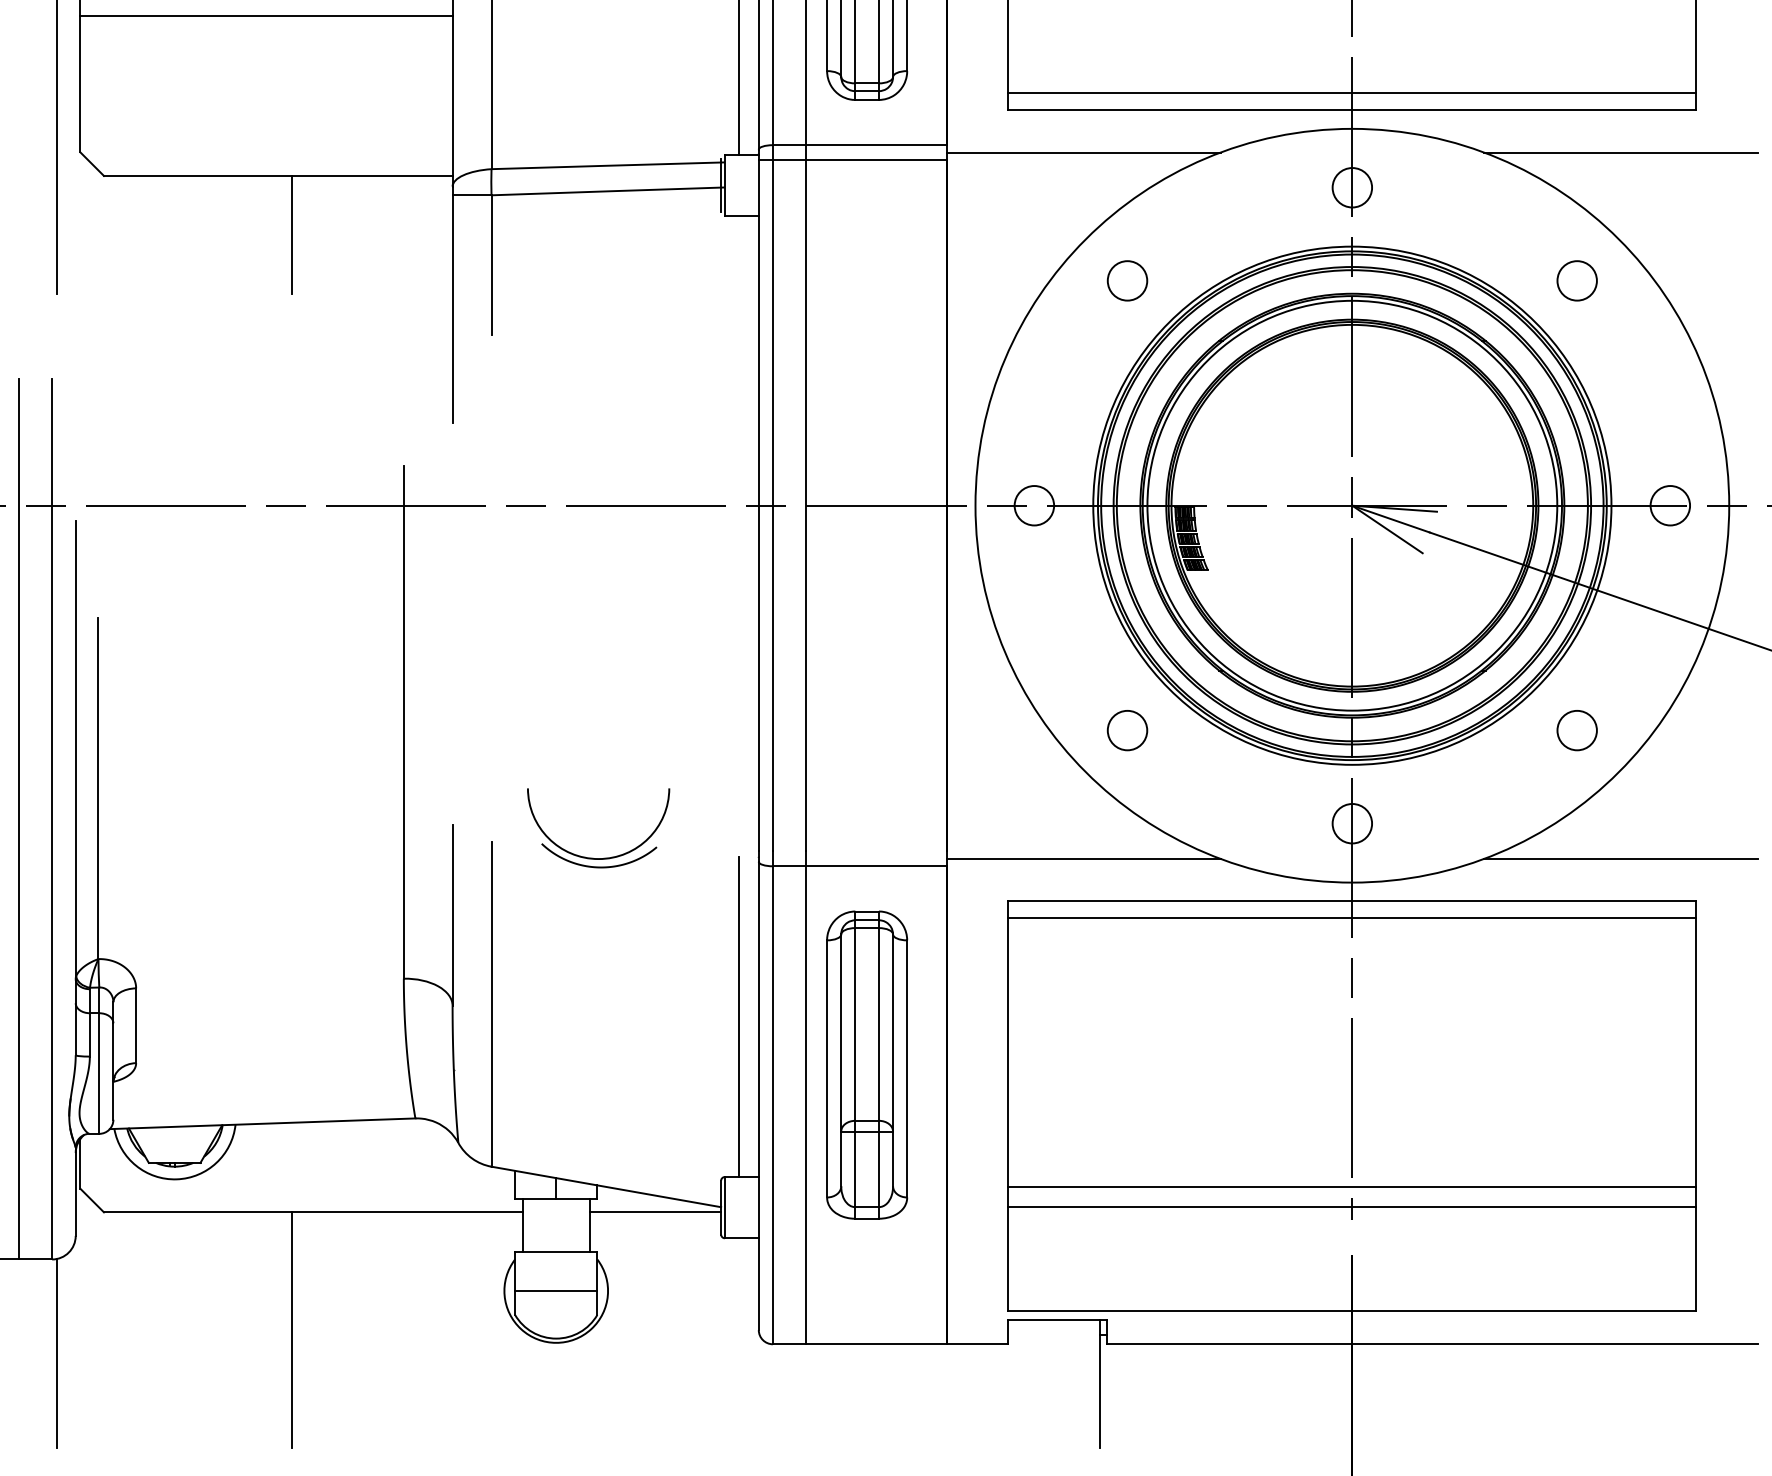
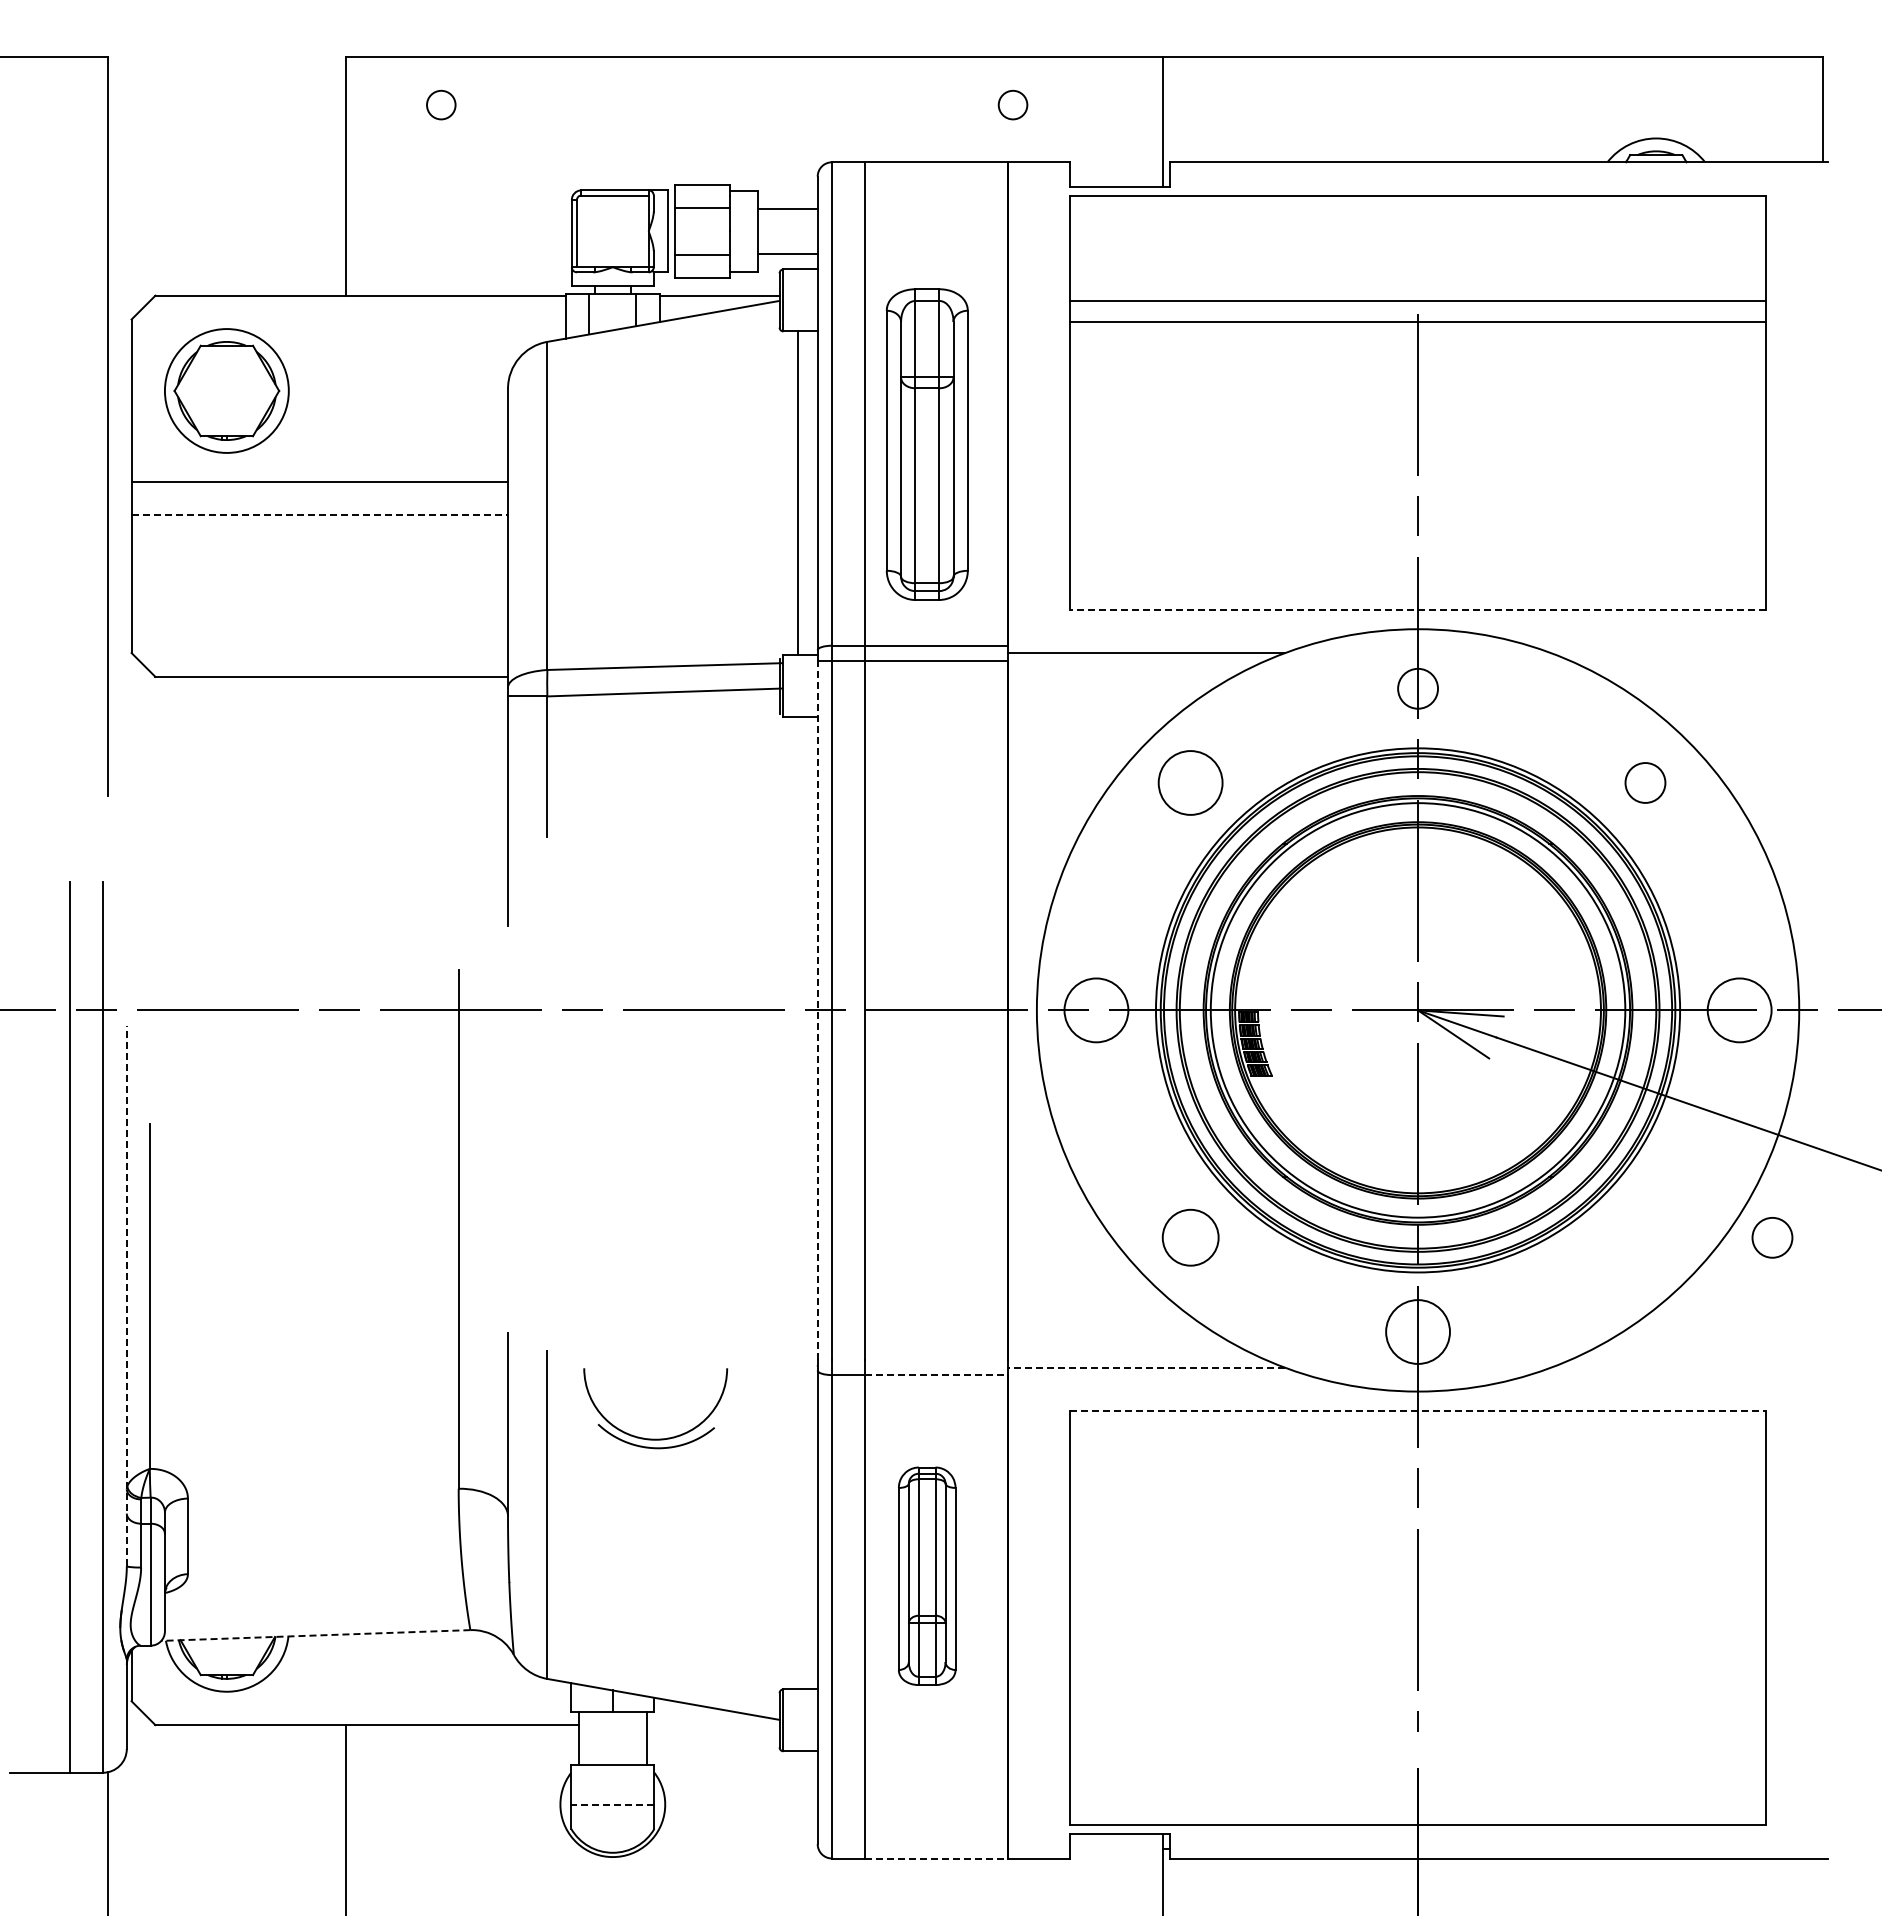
line: (267, 15) -> (320, 514), solid -> dashed
line: (1351, 93) -> (1417, 593), removed
line: (1352, 110) -> (1418, 610), solid -> dashed
line: (1619, 152) -> (1688, 653), removed
line: (292, 234) -> (346, 736), removed
circle: (1127, 280) -> (1190, 782), size x1.6
line: (758, 505) -> (817, 1010), solid -> dashed
circle: (1034, 505) -> (1096, 1010), size x1.6
circle: (1670, 505) -> (1739, 1010), size x1.6
circle: (1127, 730) -> (1190, 1237), size x1.4
circle: (1577, 730) -> (1772, 1237), moved
line: (75, 788) -> (126, 1296), solid -> dashed
circle: (1352, 823) -> (1418, 1331), size x1.6
part: (598, 857) -> (655, 1438), moved
line: (1083, 858) -> (1146, 1367), solid -> dashed
line: (1619, 858) -> (1688, 1367), removed
line: (877, 866) -> (937, 1375), solid -> dashed
line: (1352, 901) -> (1418, 1410), solid -> dashed
line: (1351, 918) -> (1417, 1427), removed
line: (739, 1016) -> (798, 1527), removed
part: (866, 1065) -> (926, 1576), size x0.7
line: (262, 1123) -> (315, 1635), solid -> dashed
line: (1351, 1187) -> (1417, 1699), removed
line: (1351, 1206) -> (1417, 1719), removed
line: (654, 1212) -> (712, 1725), removed
line: (555, 1290) -> (612, 1804), solid -> dashed
line: (877, 1344) -> (937, 1858), solid -> dashed

